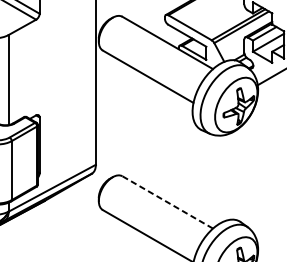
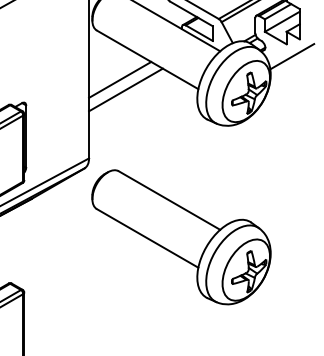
line: (123, 94) -> (120, 79), added
line: (128, 103) -> (125, 89), added
line: (167, 202) -> (169, 200), dashed -> solid

